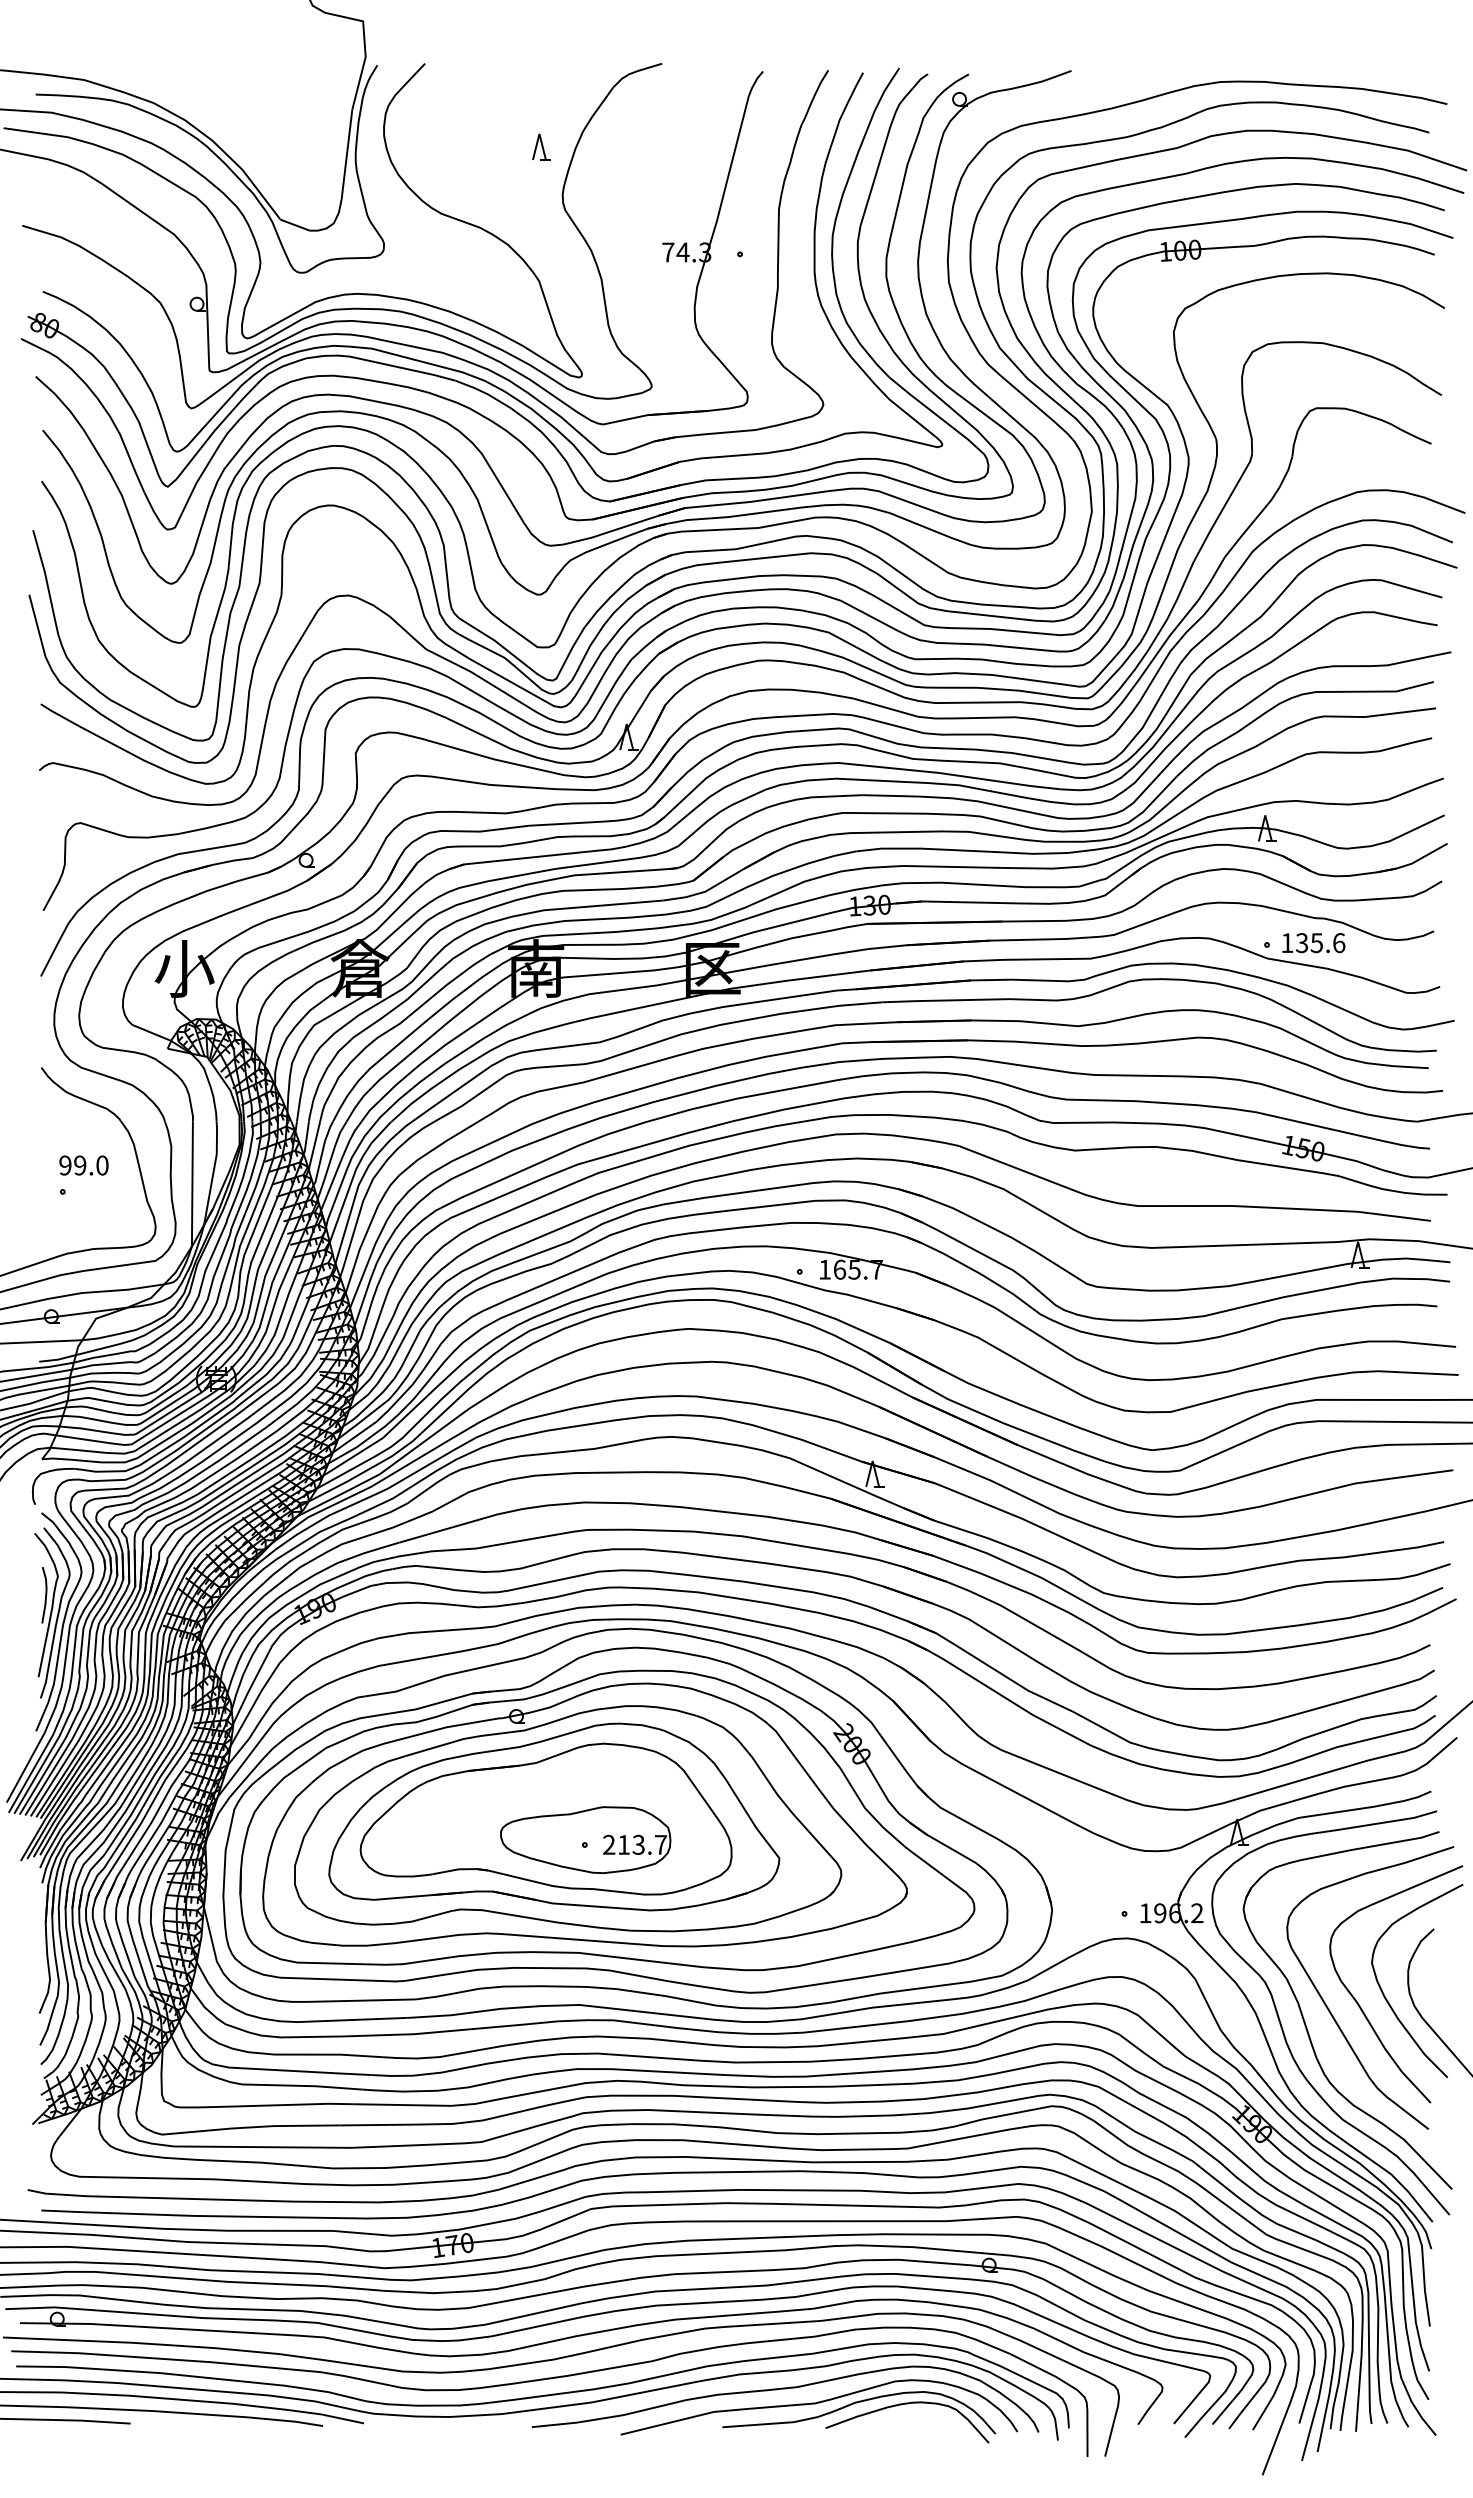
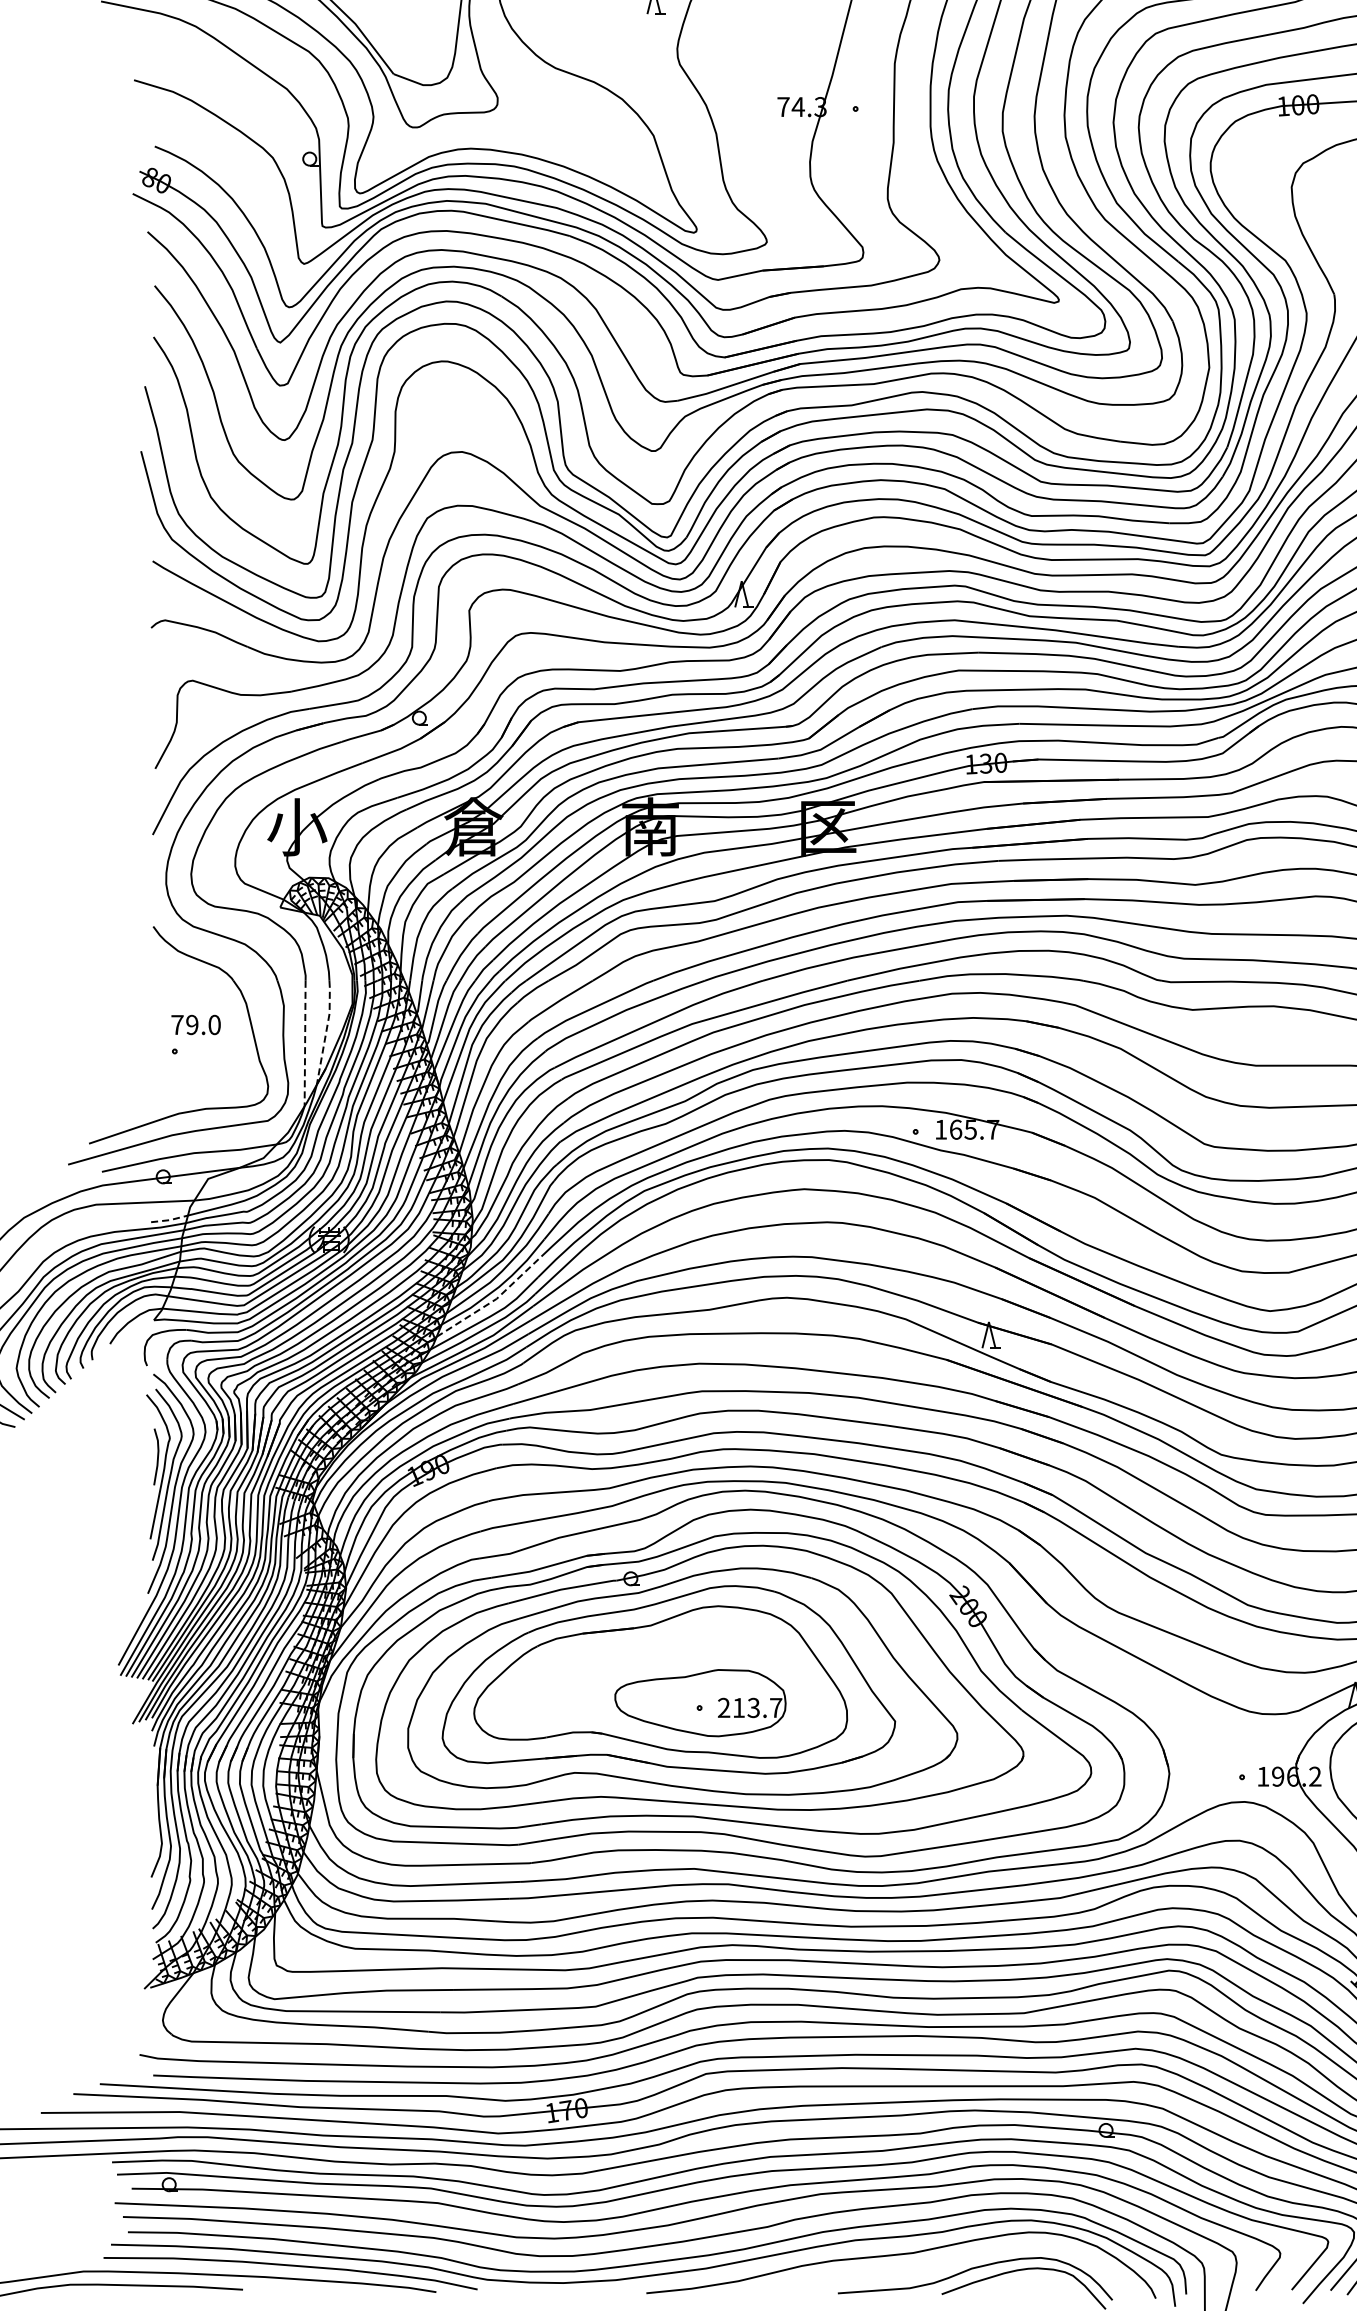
text: (65, 1165) -> (177, 1024), 99.0 -> 79.0
line: (213, 1172) -> (326, 1031), solid -> dashed
line: (192, 1184) -> (305, 1044), solid -> dashed
line: (58, 1359) -> (170, 1219), solid -> dashed
line: (379, 1440) -> (493, 1301), solid -> dashed
curve: (819, 2403) -> (935, 2269), removed

